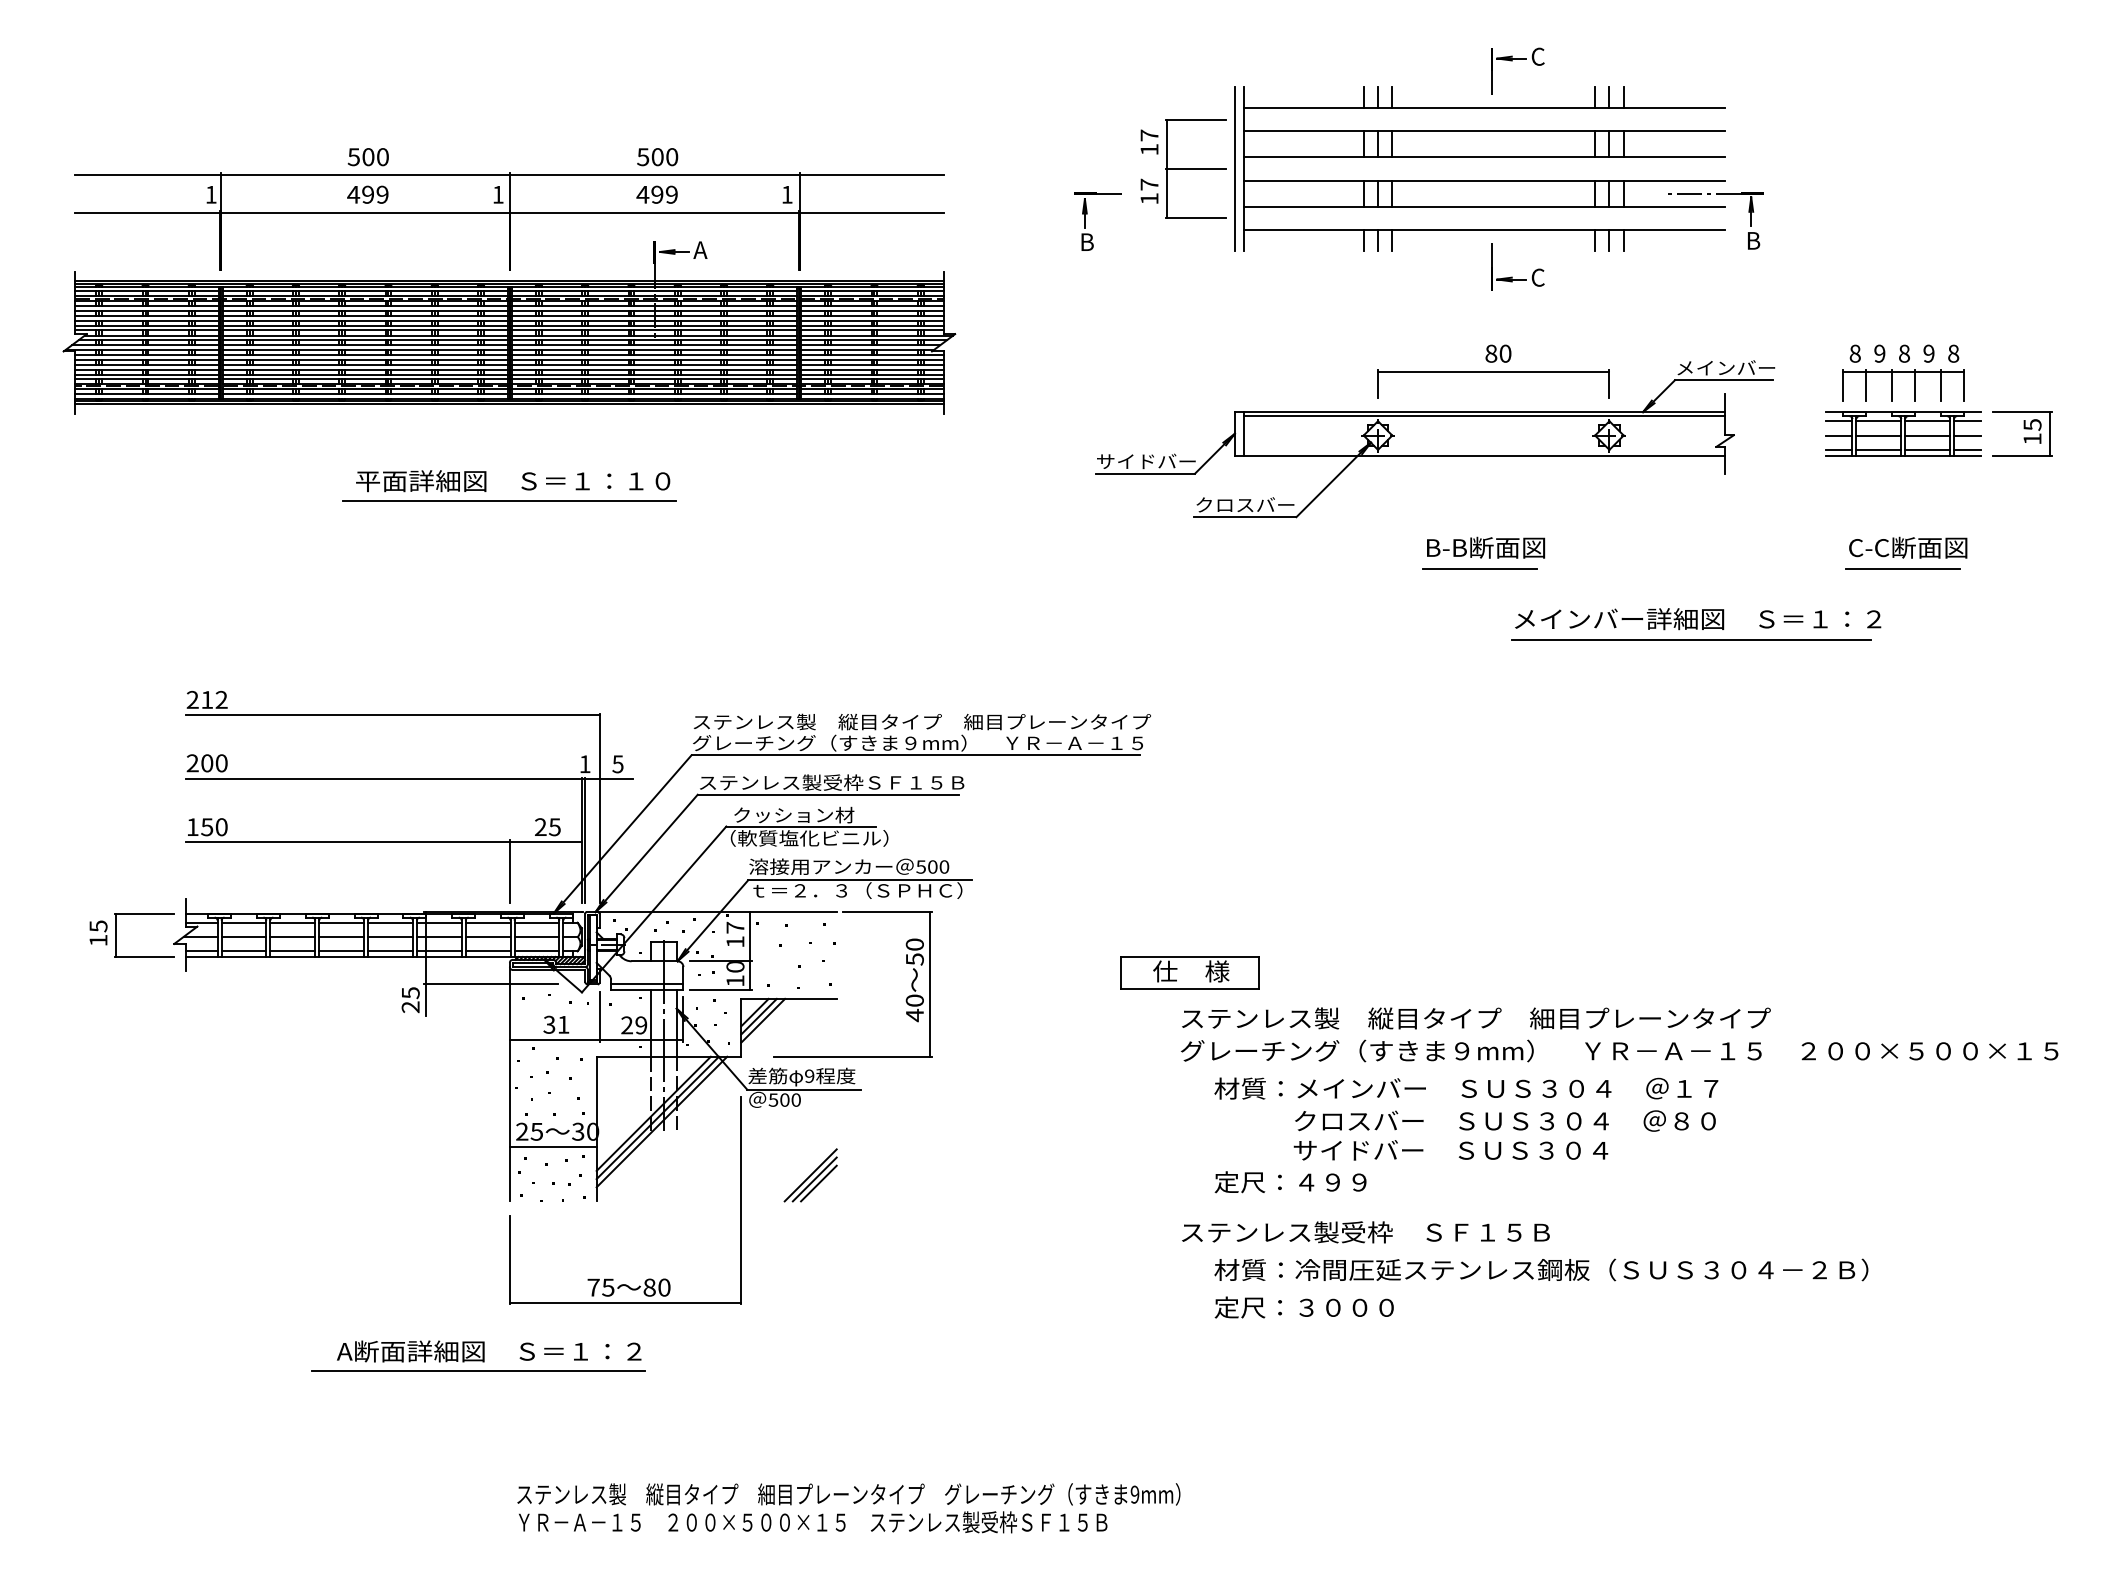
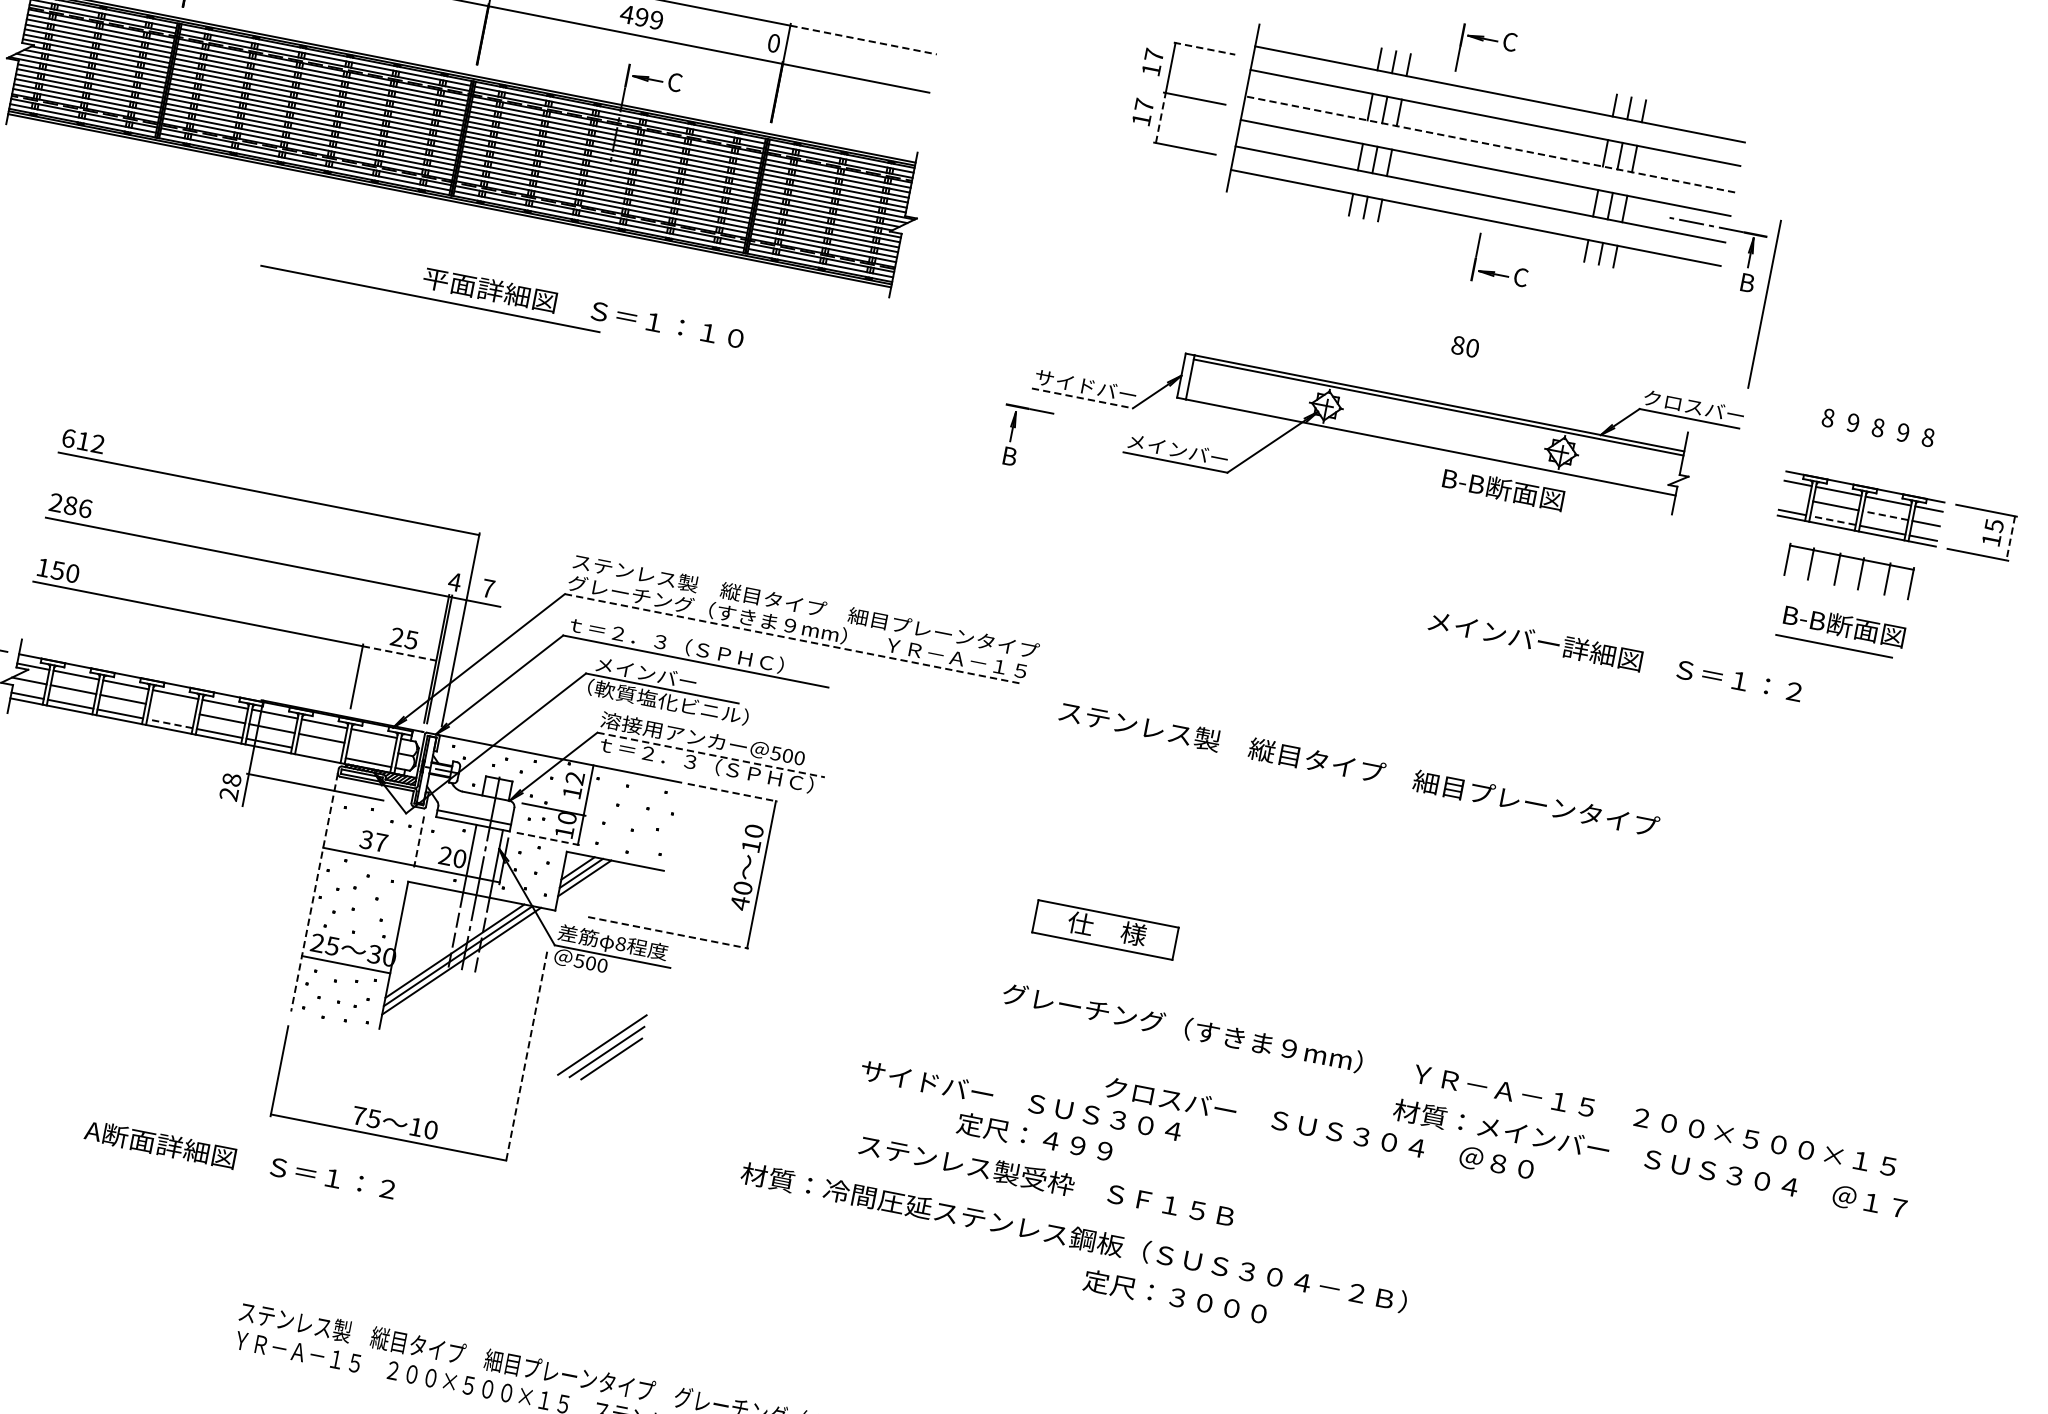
part: (1512, 61) -> (1483, 41), moved
line: (1196, 119) -> (1205, 48), solid -> dashed
line: (1484, 157) -> (1490, 144), solid -> dashed
line: (1234, 168) -> (1764, 303), moved
line: (872, 175) -> (864, 40), solid -> dashed
line: (1167, 193) -> (1160, 117), solid -> dashed
text: (786, 194) -> (773, 42), 1 -> 0
part: (1085, 221) -> (1012, 435), moved
text: (700, 250) -> (674, 82), A -> C
text: (1705, 367) -> (1673, 402), メインバー -> クロスバー
part: (1493, 372) -> (1456, 364), removed
part: (1892, 385) -> (1837, 569), moved
line: (2050, 433) -> (2010, 538), solid -> dashed
line: (1838, 435) -> (1794, 497), removed
line: (1927, 435) -> (1885, 515), solid -> dashed
line: (1878, 449) -> (1832, 520), solid -> dashed
line: (1145, 473) -> (1082, 398), solid -> dashed
text: (513, 481) -> (583, 308), moved
text: (1224, 504) -> (1156, 445), クロスバー -> メインバー
text: (1486, 547) -> (1504, 489), moved
text: (1908, 547) -> (1843, 625), C-C断面図 -> B-B断面図
line: (1479, 568) -> (1403, 561), removed
line: (1691, 640) -> (1604, 676), removed
text: (192, 699) -> (68, 437), 212 -> 612
line: (916, 755) -> (793, 639), solid -> dashed
text: (214, 763) -> (78, 507), 200 -> 286
text: (585, 764) -> (455, 582), 1 -> 4
text: (617, 764) -> (487, 588), 5 -> 7
text: (832, 782) -> (702, 649), ステンレス製受枠ＳＦ１５Ｂ -> ｔ＝２．３（ＳＰＨＣ）
text: (794, 814) -> (657, 674), クッション材 -> メインバー
line: (546, 842) -> (399, 653), solid -> dashed
line: (859, 880) -> (710, 754), solid -> dashed
line: (887, 912) -> (732, 793), solid -> dashed
text: (735, 927) -> (575, 778), 17 -> 12
line: (341, 937) -> (172, 709), removed
line: (536, 937) -> (370, 748), removed
line: (341, 951) -> (169, 723), solid -> dashed
line: (487, 951) -> (318, 752), removed
text: (914, 959) -> (750, 846), 50 -> 10
part: (1189, 972) -> (1105, 929), moved
line: (721, 990) -> (548, 839), solid -> dashed
text: (410, 993) -> (231, 780), 25 -> 28
line: (599, 1017) -> (418, 842), solid -> dashed
text: (1476, 1018) -> (1359, 769), moved
text: (563, 1024) -> (380, 842), 31 -> 37
text: (641, 1025) -> (460, 858), 29 -> 20
line: (853, 1056) -> (669, 932), solid -> dashed
text: (809, 1076) -> (620, 944), 9 -> 8
line: (509, 1084) -> (314, 892), solid -> dashed
text: (1466, 1088) -> (1650, 1158), moved
text: (1450, 1150) -> (1020, 1100), moved
part: (810, 1175) -> (601, 1045), size x1.4
text: (1290, 1182) -> (1034, 1137), moved
line: (741, 1200) -> (526, 1056), solid -> dashed
text: (1365, 1232) -> (1046, 1180), moved
text: (1541, 1269) -> (1074, 1237), moved
text: (649, 1287) -> (415, 1126), 80 -> 10
text: (1303, 1307) -> (1174, 1296), moved
line: (478, 1371) -> (225, 1178), removed

